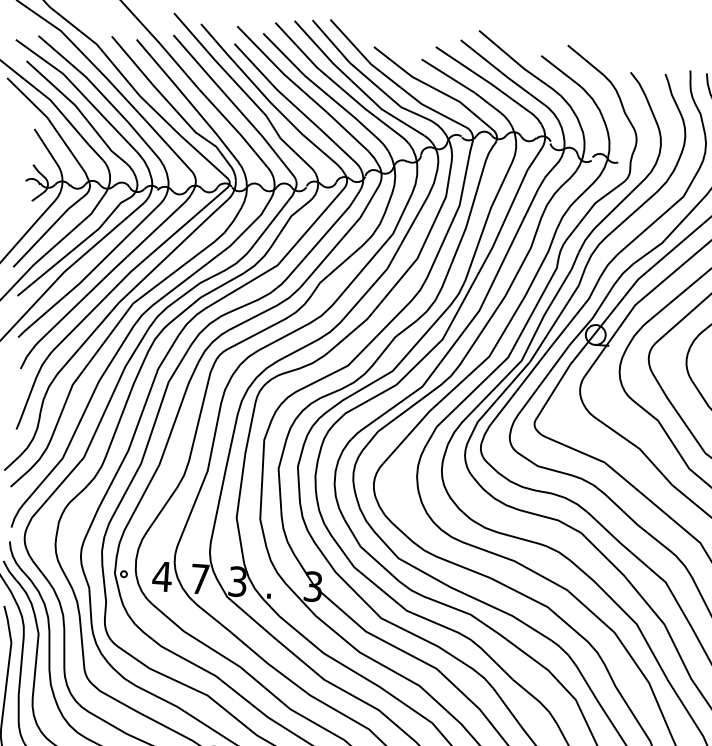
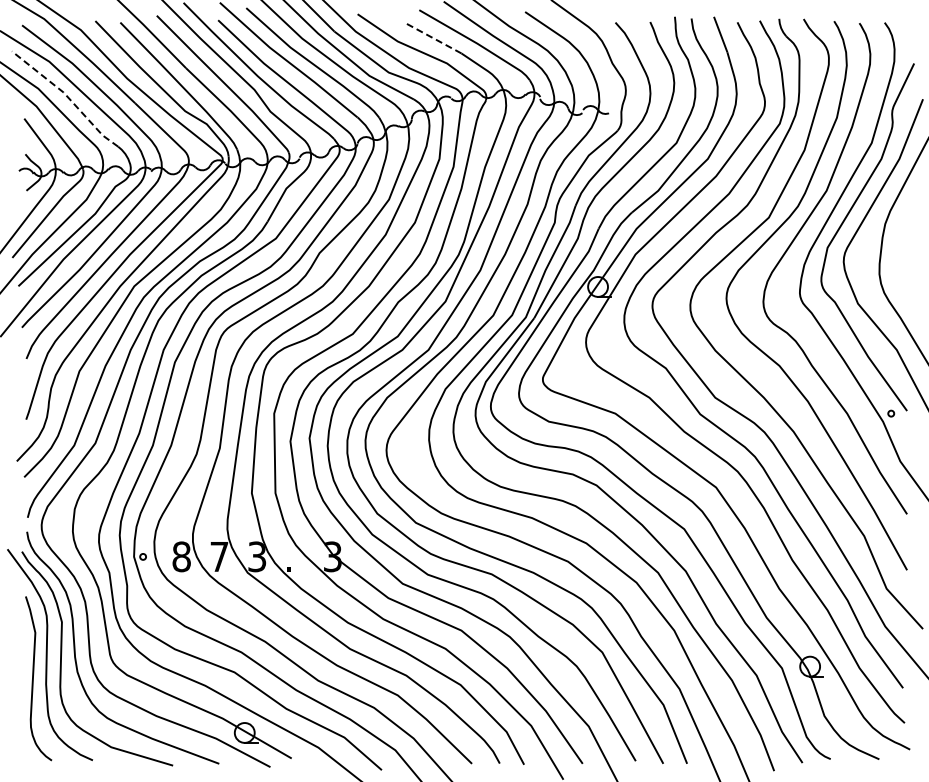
line: (448, 76) -> (433, 38), solid -> dashed
line: (79, 109) -> (67, 96), solid -> dashed
text: (162, 576) -> (181, 556), 4 -> 8

